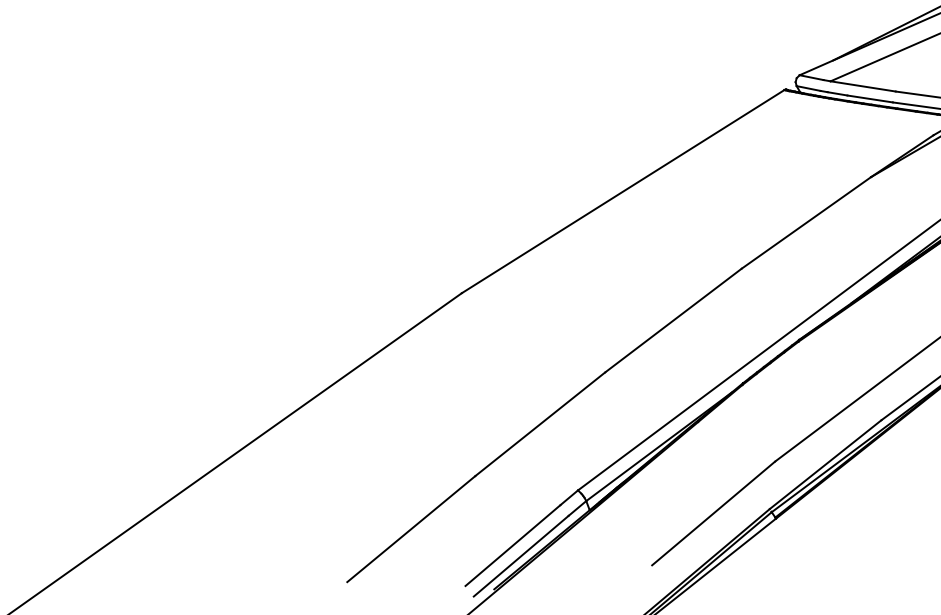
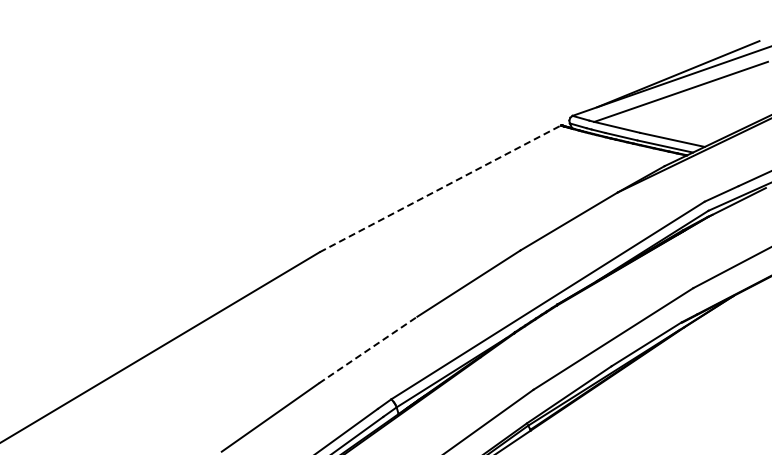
line: (623, 191) -> (440, 188), solid -> dashed
line: (540, 423) -> (368, 349), solid -> dashed

